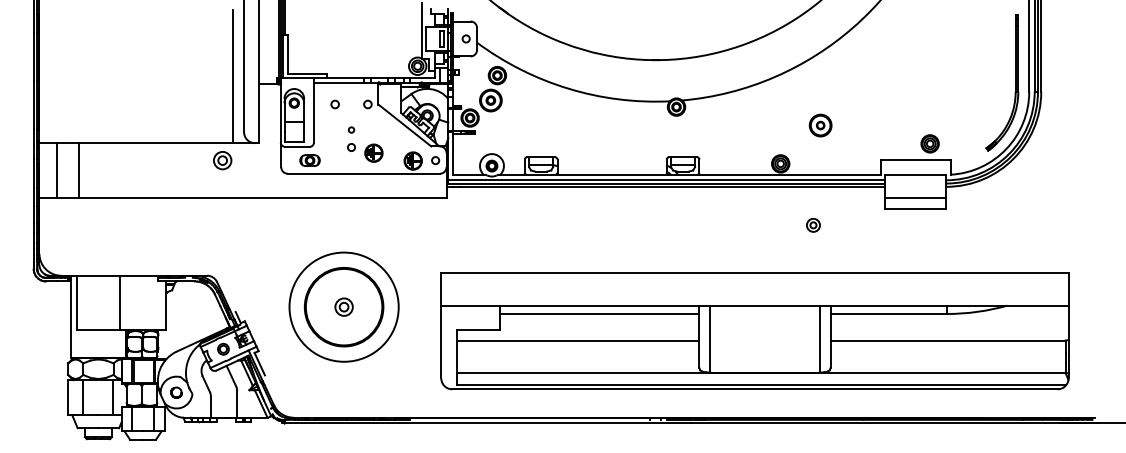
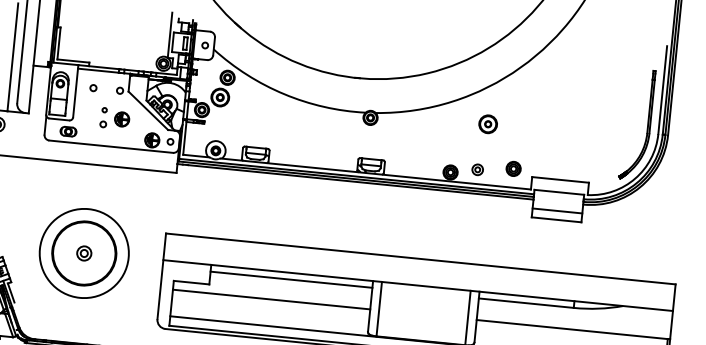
part: (820, 125) -> (488, 124), moved
part: (929, 143) -> (513, 168), moved
part: (373, 152) -> (121, 118), moved
part: (813, 224) -> (477, 169), moved

